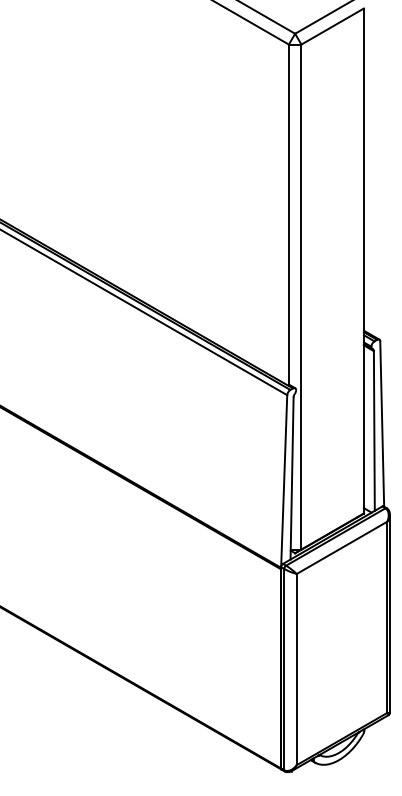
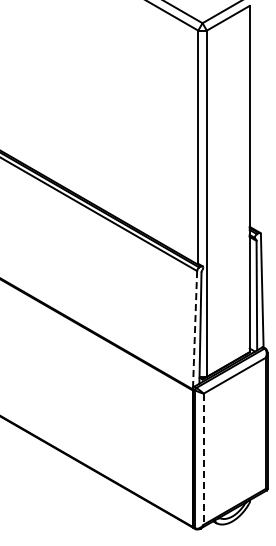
line: (284, 480) -> (195, 329), solid -> dashed
line: (296, 669) -> (203, 459), solid -> dashed

